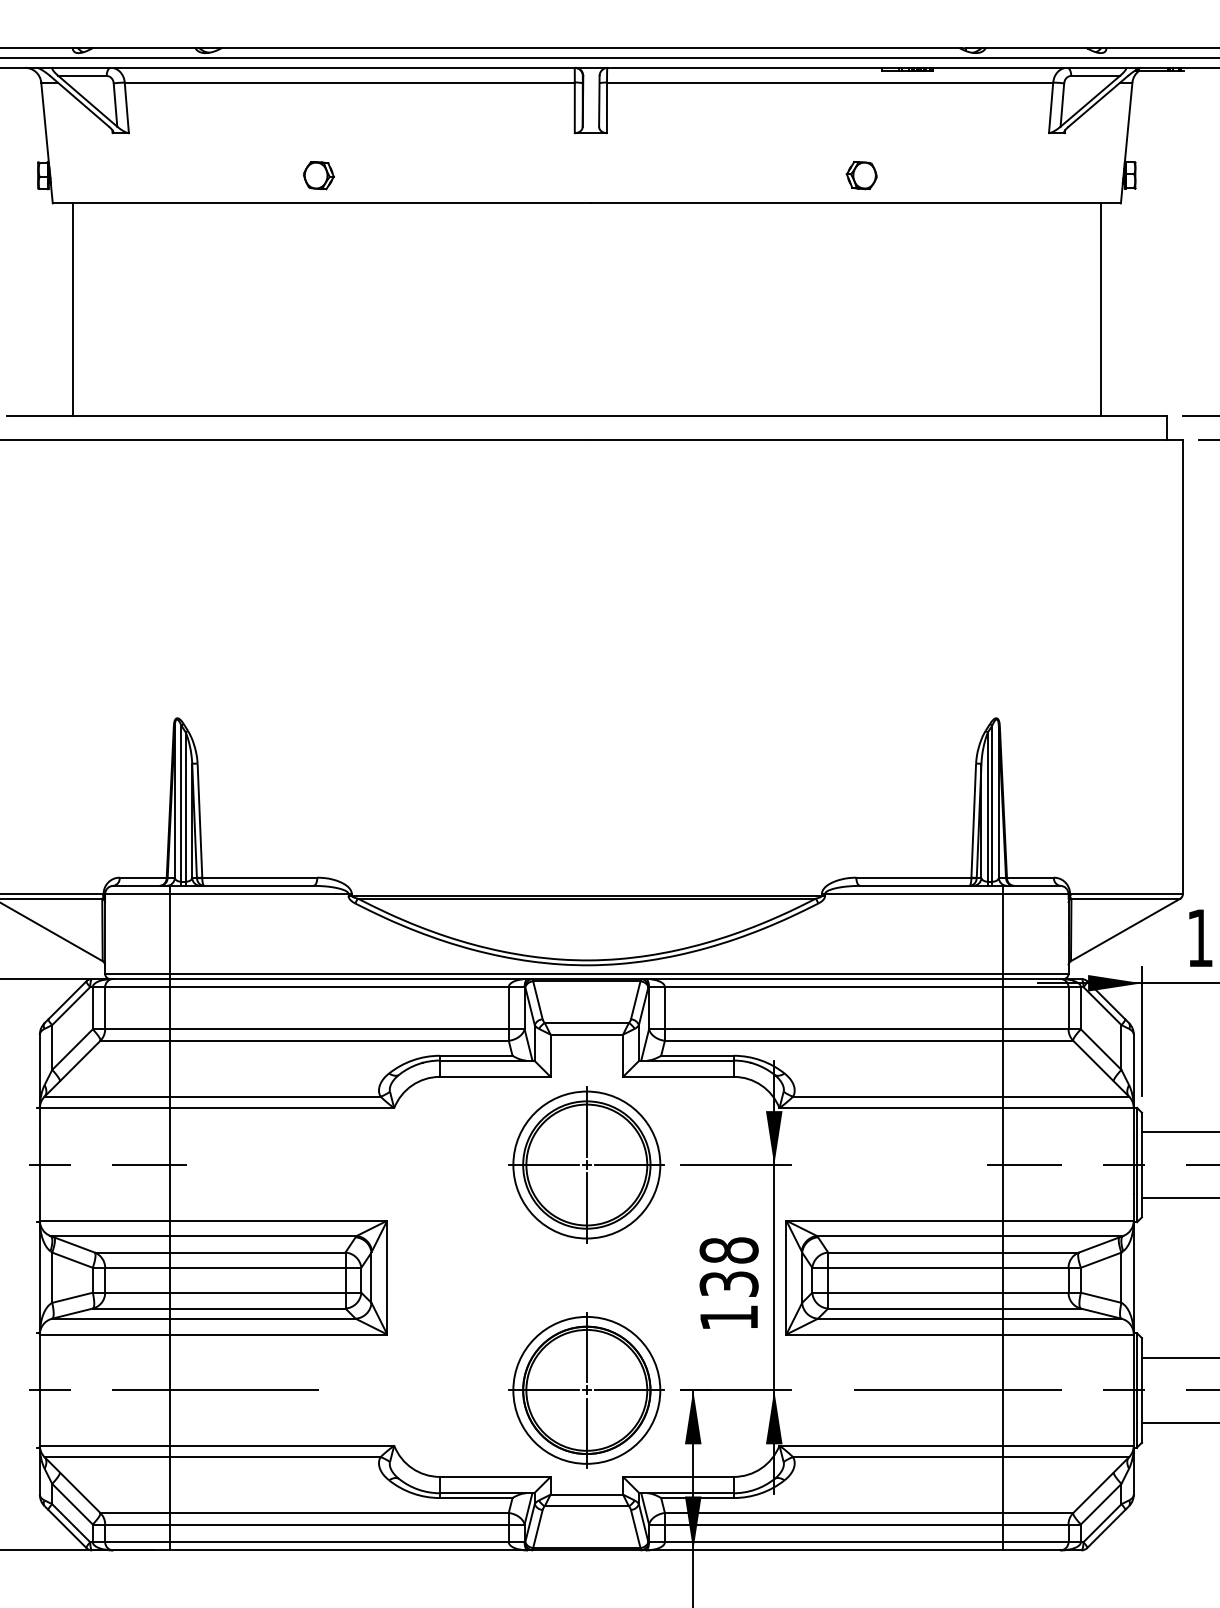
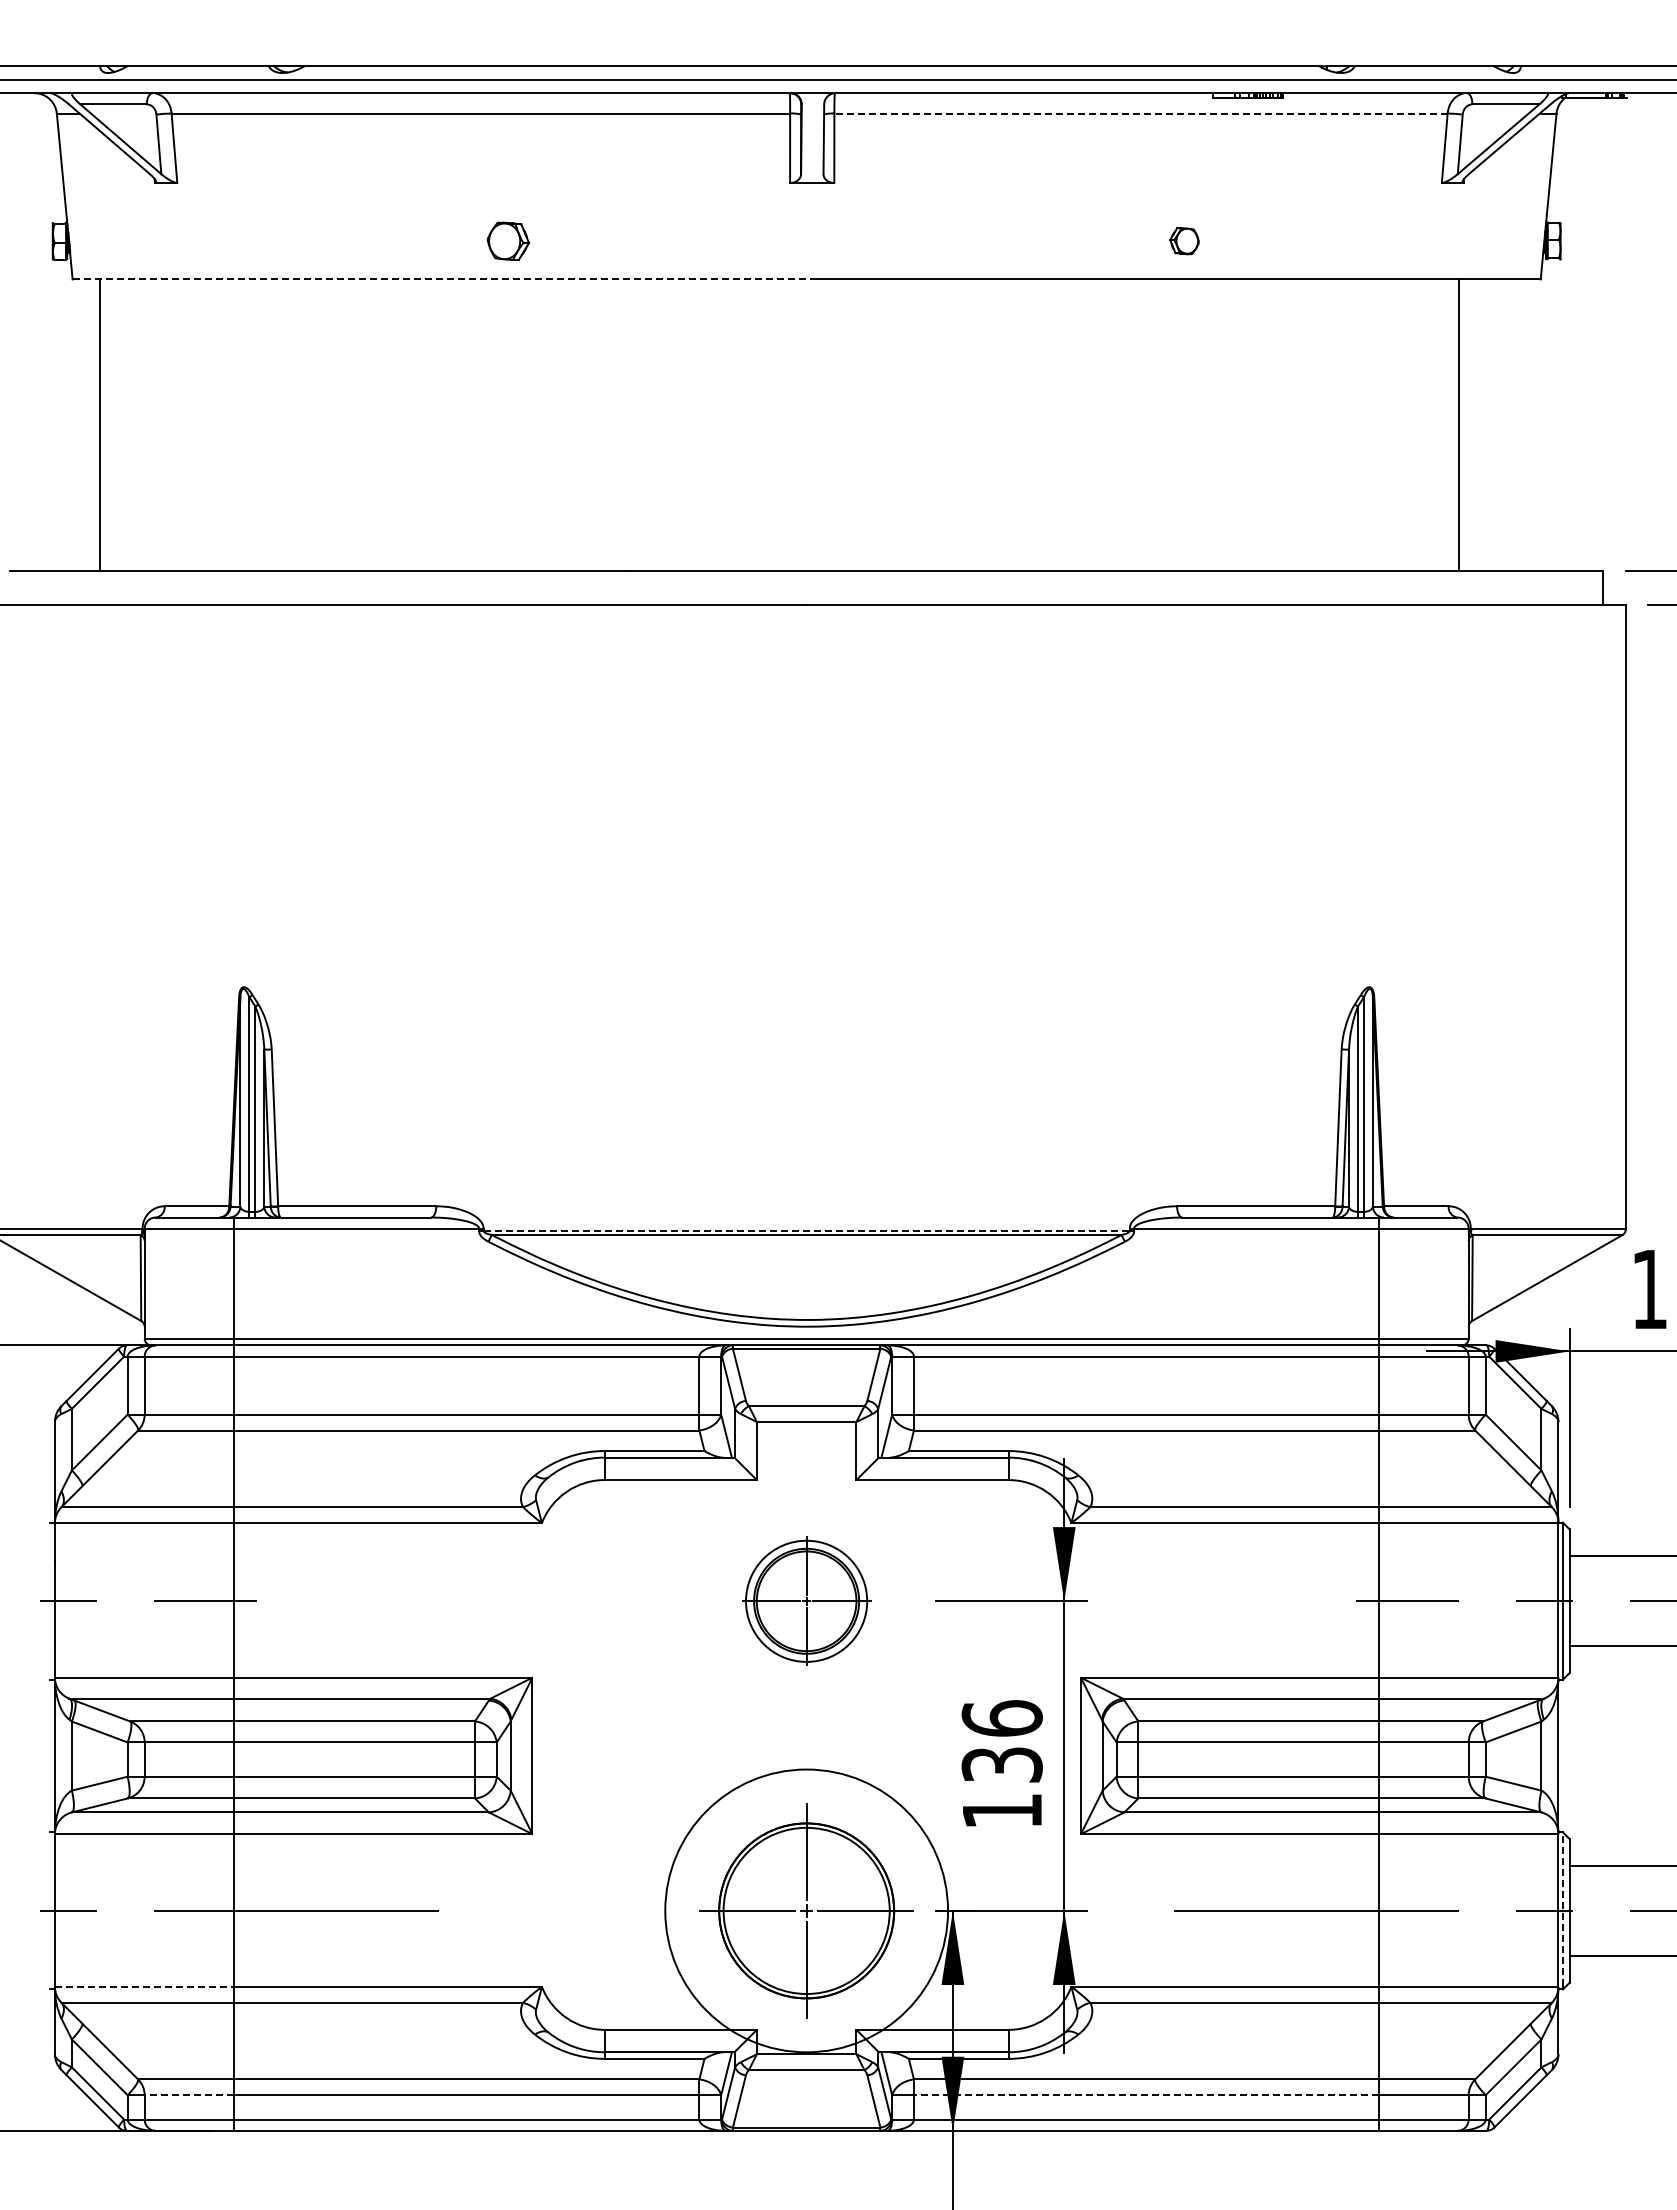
line: (830, 82) -> (1141, 113), solid -> dashed
part: (318, 174) -> (508, 240), moved
part: (861, 174) -> (1184, 240), size x0.7
line: (321, 203) -> (442, 279), solid -> dashed
line: (1101, 309) -> (1458, 425), moved
line: (587, 895) -> (807, 1230), solid -> dashed
part: (586, 1165) -> (806, 1601), size x0.6
text: (728, 1250) -> (1001, 1718), 138 -> 136
line: (1136, 1389) -> (1562, 1909), solid -> dashed
circle: (586, 1390) -> (806, 1910), size x1.4
line: (105, 1445) -> (144, 1986), solid -> dashed
line: (137, 1524) -> (189, 2095), solid -> dashed
line: (833, 1524) -> (1145, 2095), solid -> dashed

